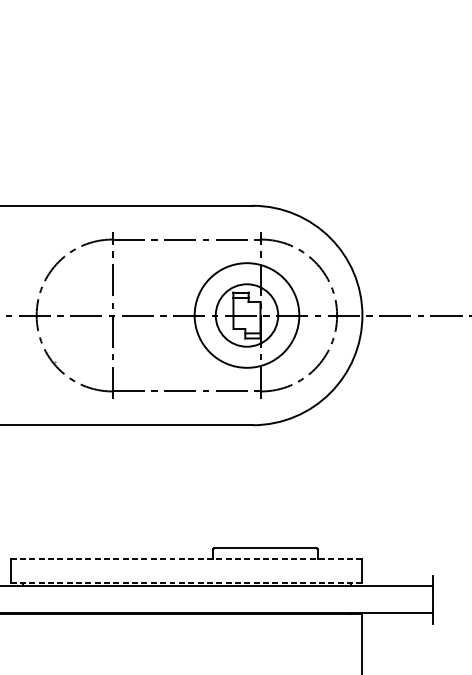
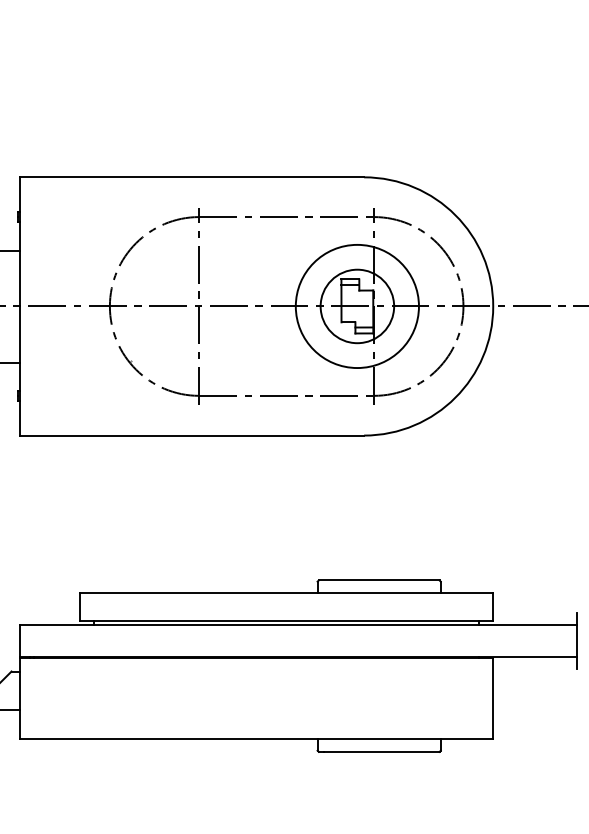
line: (186, 559) -> (286, 593), dashed -> solid
line: (186, 582) -> (286, 620), dashed -> solid

